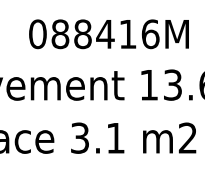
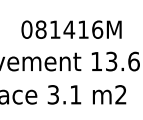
text: (81, 33) -> (54, 29), 088416M -> 081416M

